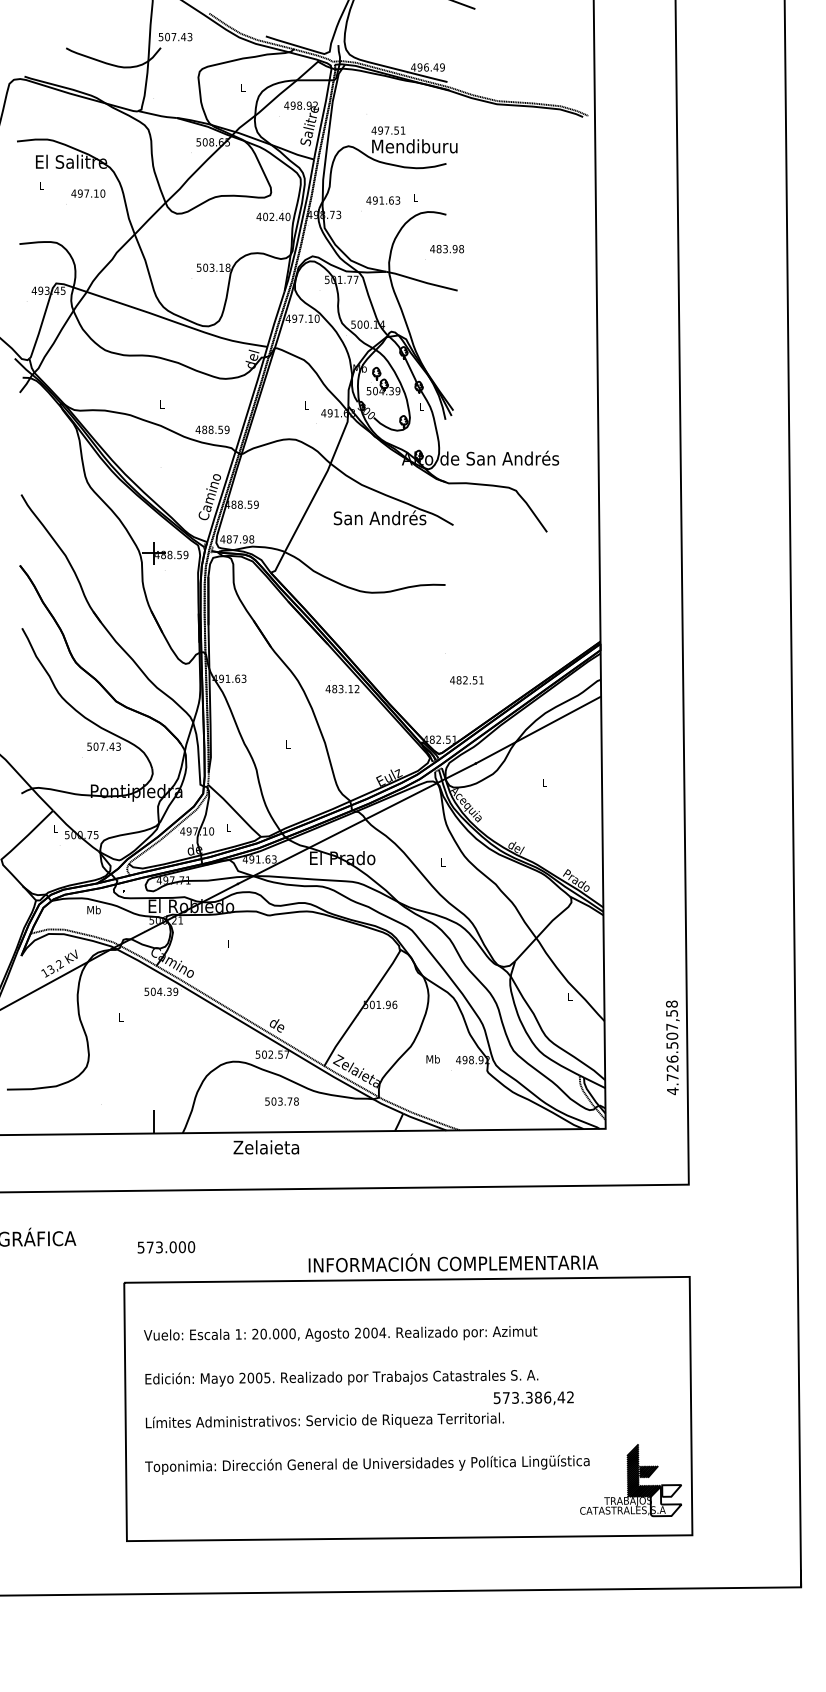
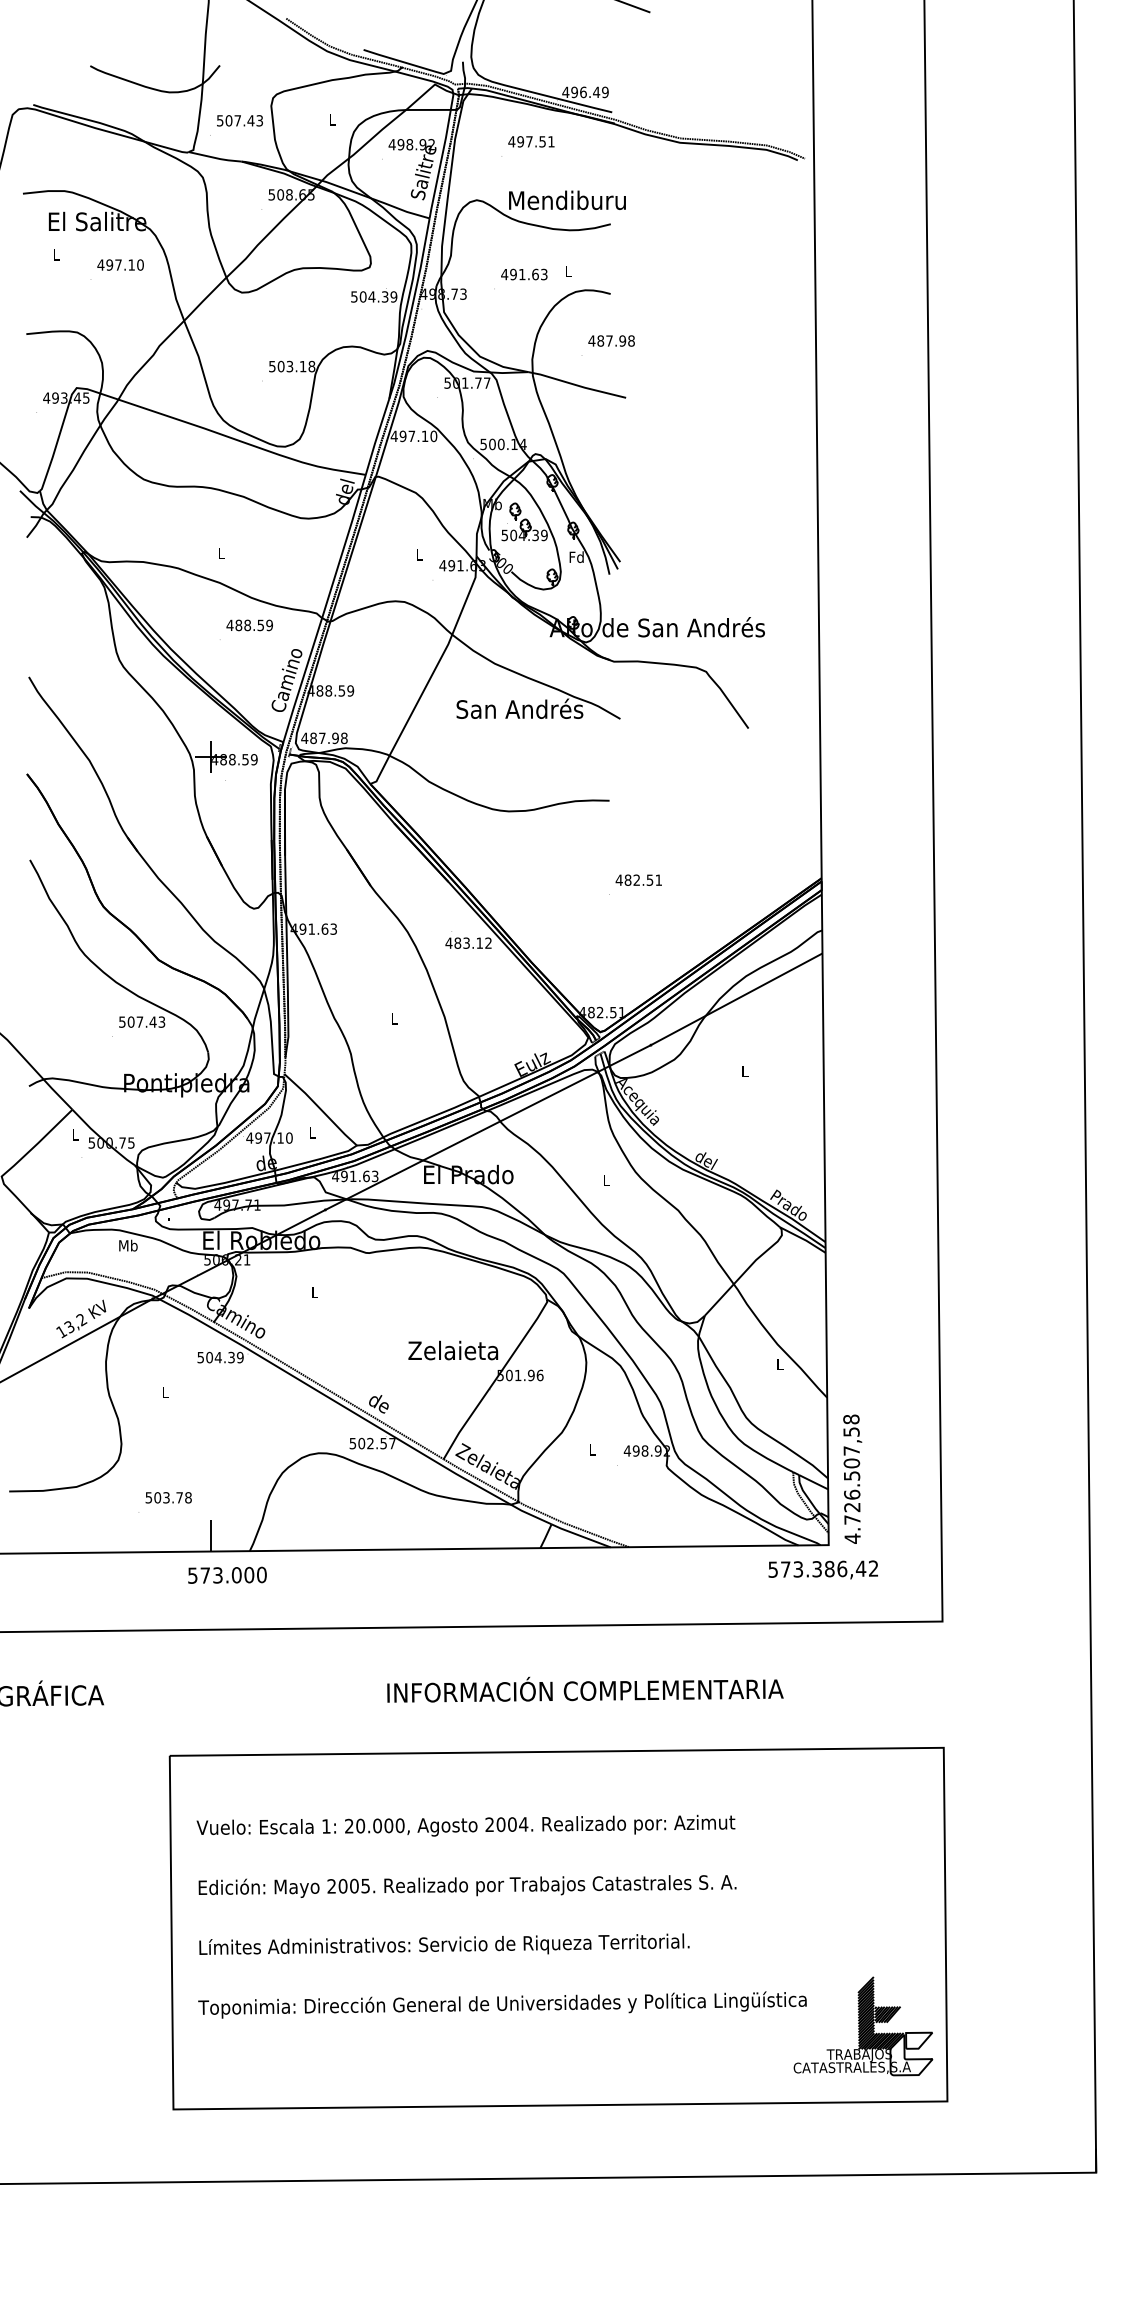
text: (175, 36) -> (239, 120), moved
text: (388, 130) -> (531, 141), moved
text: (273, 216) -> (373, 296), 402.40 -> 504.39
text: (445, 248) -> (609, 340), 483.98 -> 487.98
text: (421, 407) -> (576, 557), L -> Fd
text: (212, 429) -> (249, 625), moved
text: (466, 679) -> (638, 879), moved
text: (672, 1047) -> (852, 1478), moved
text: (433, 1058) -> (592, 1449), Mb -> L
text: (281, 1101) -> (168, 1497), moved
text: (266, 1147) -> (453, 1350), moved
text: (166, 1246) -> (227, 1574), moved
text: (453, 1262) -> (585, 1689), moved
text: (533, 1397) -> (822, 1569), moved

